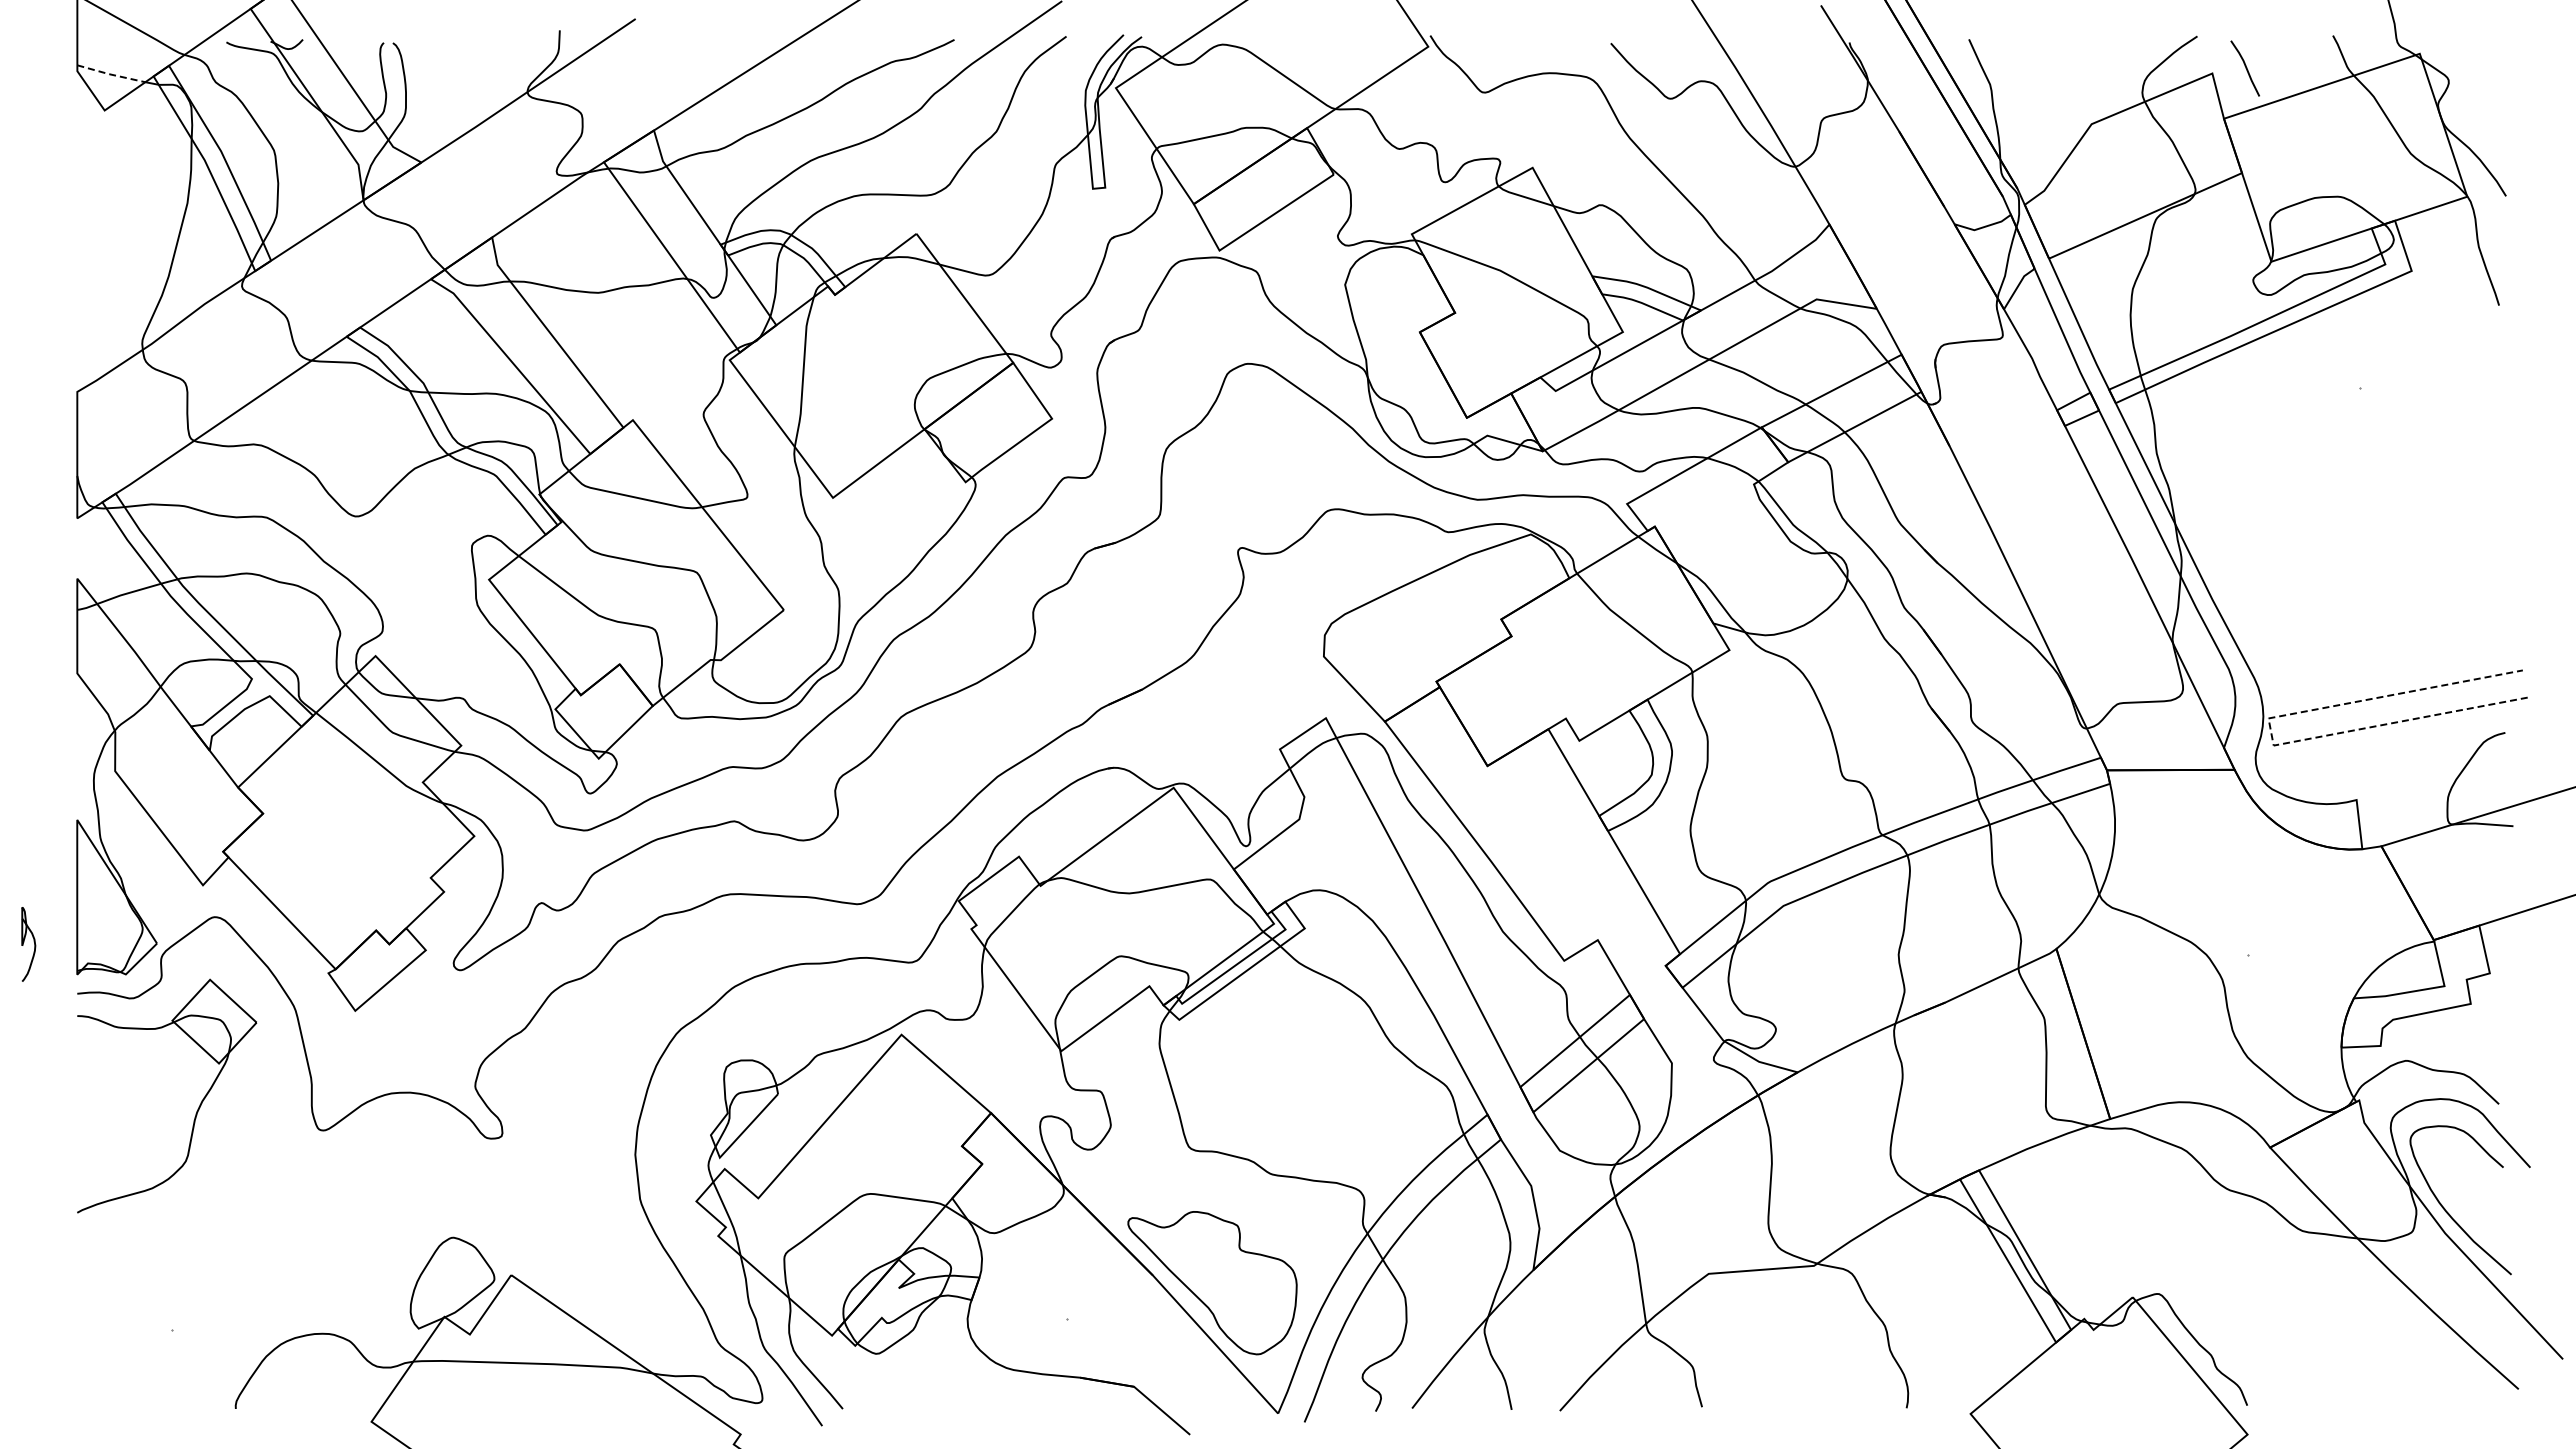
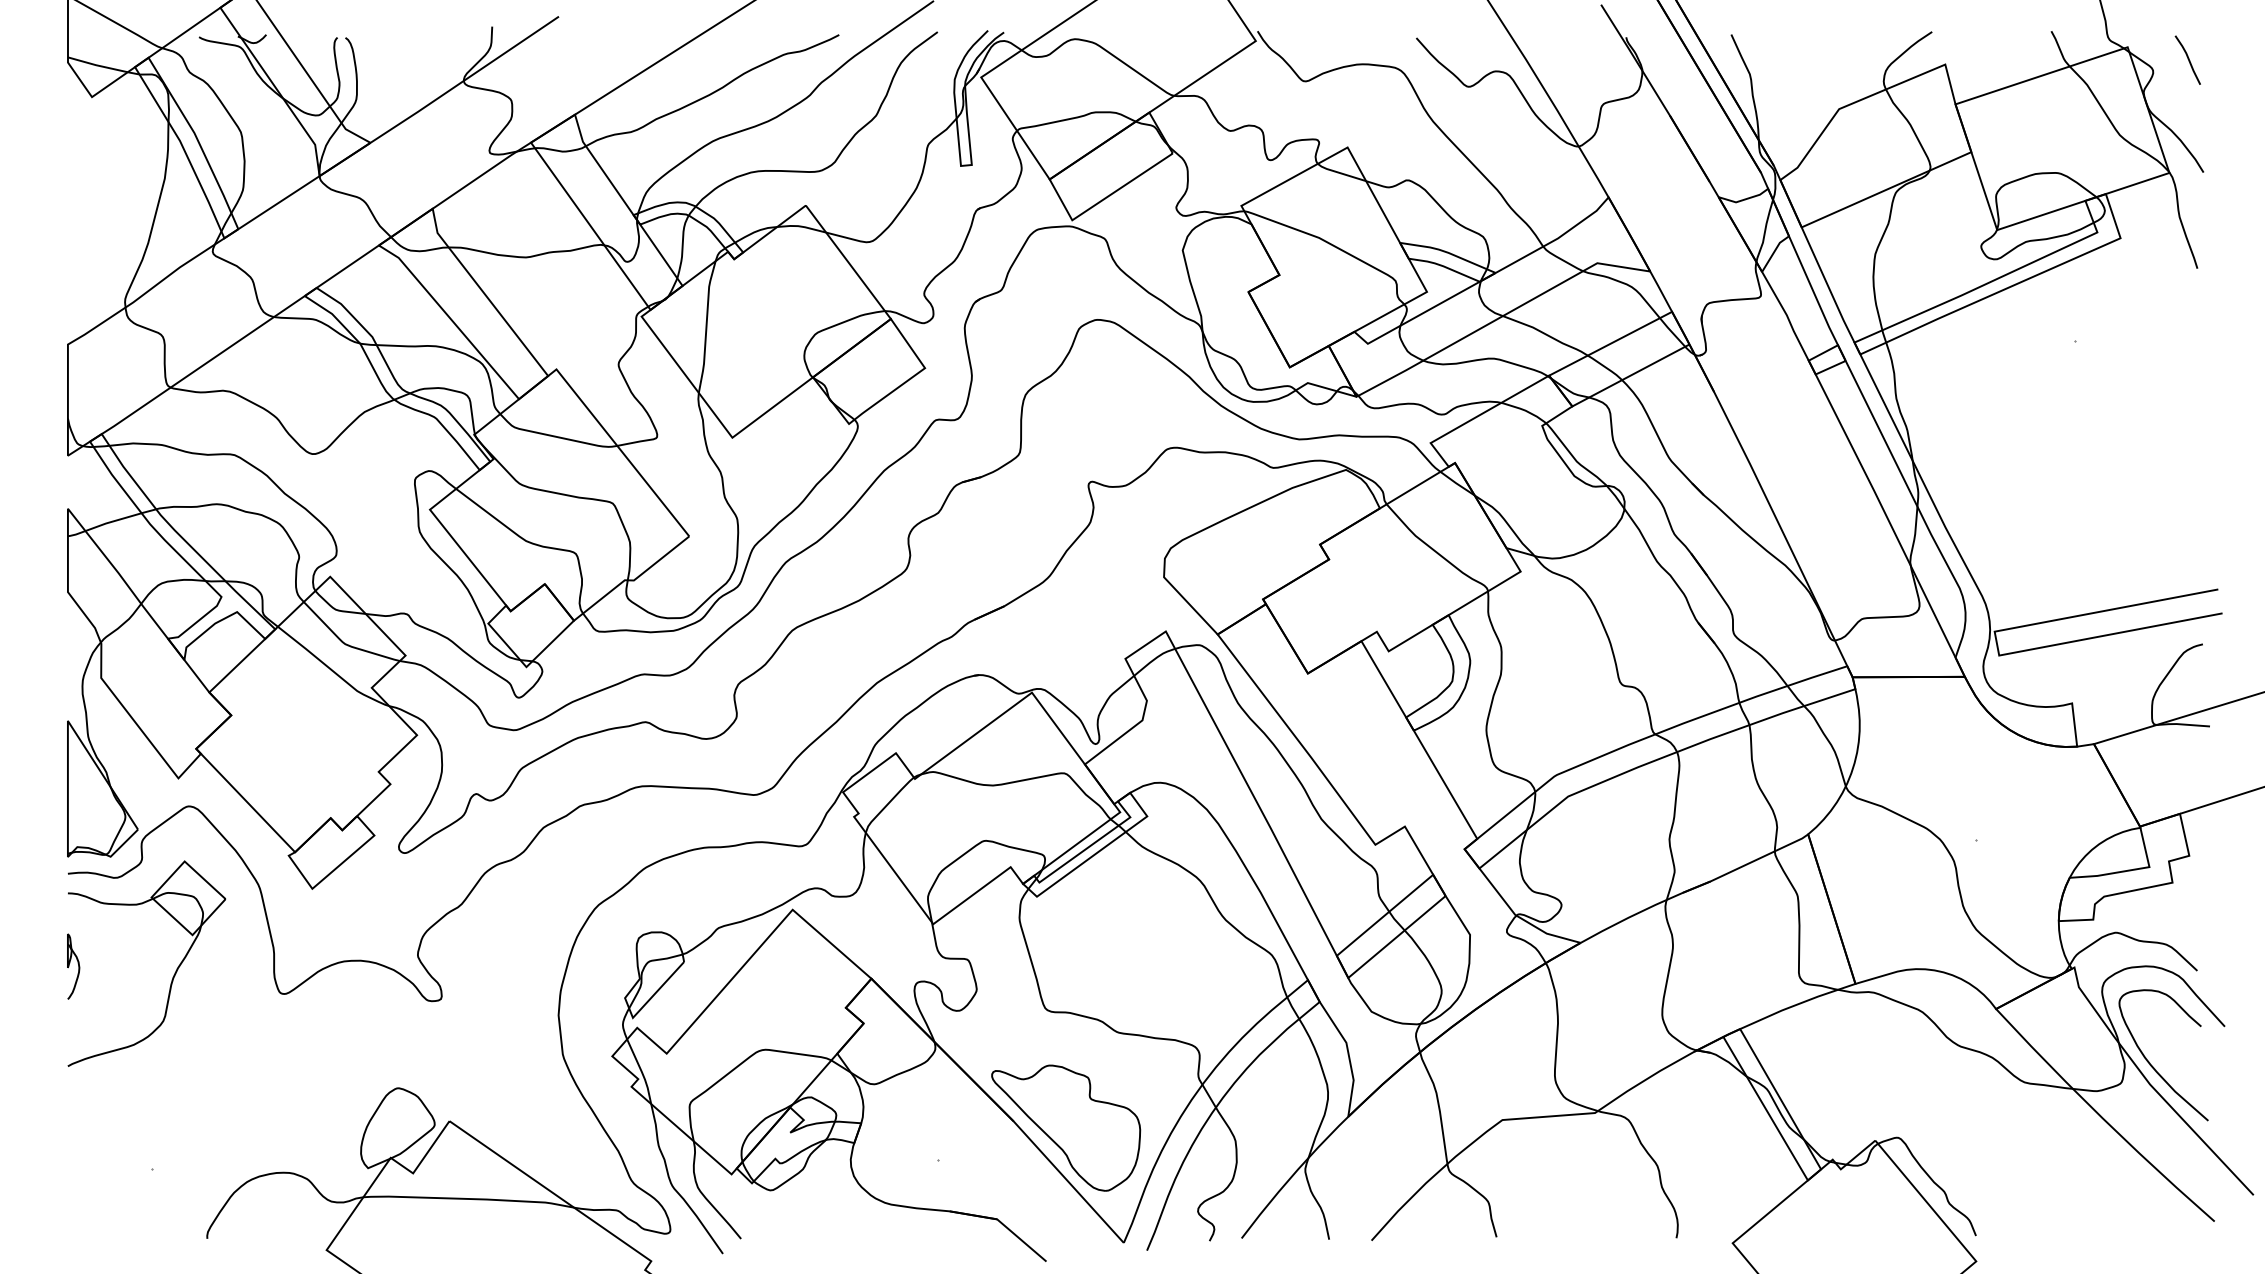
line: (2245, 68) -> (2188, 60), moved
line: (110, 74) -> (97, 65), dashed -> solid
line: (2271, 732) -> (1997, 644), dashed -> solid
part: (28, 944) -> (73, 966), moved

